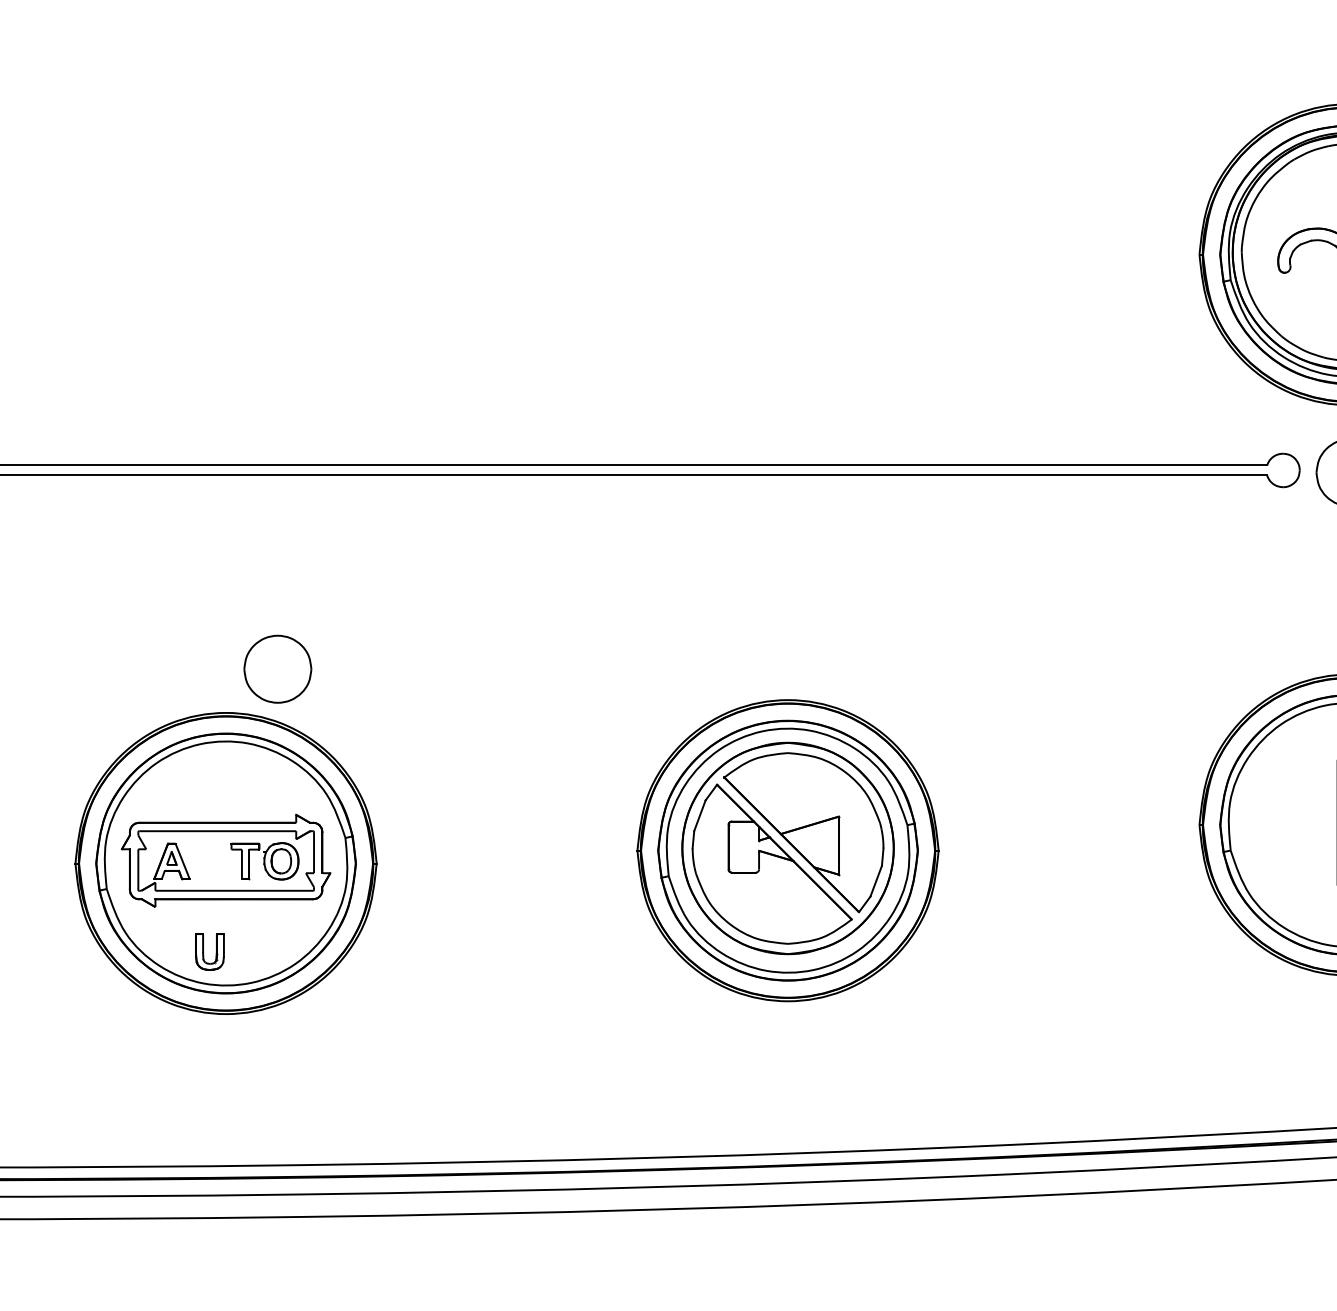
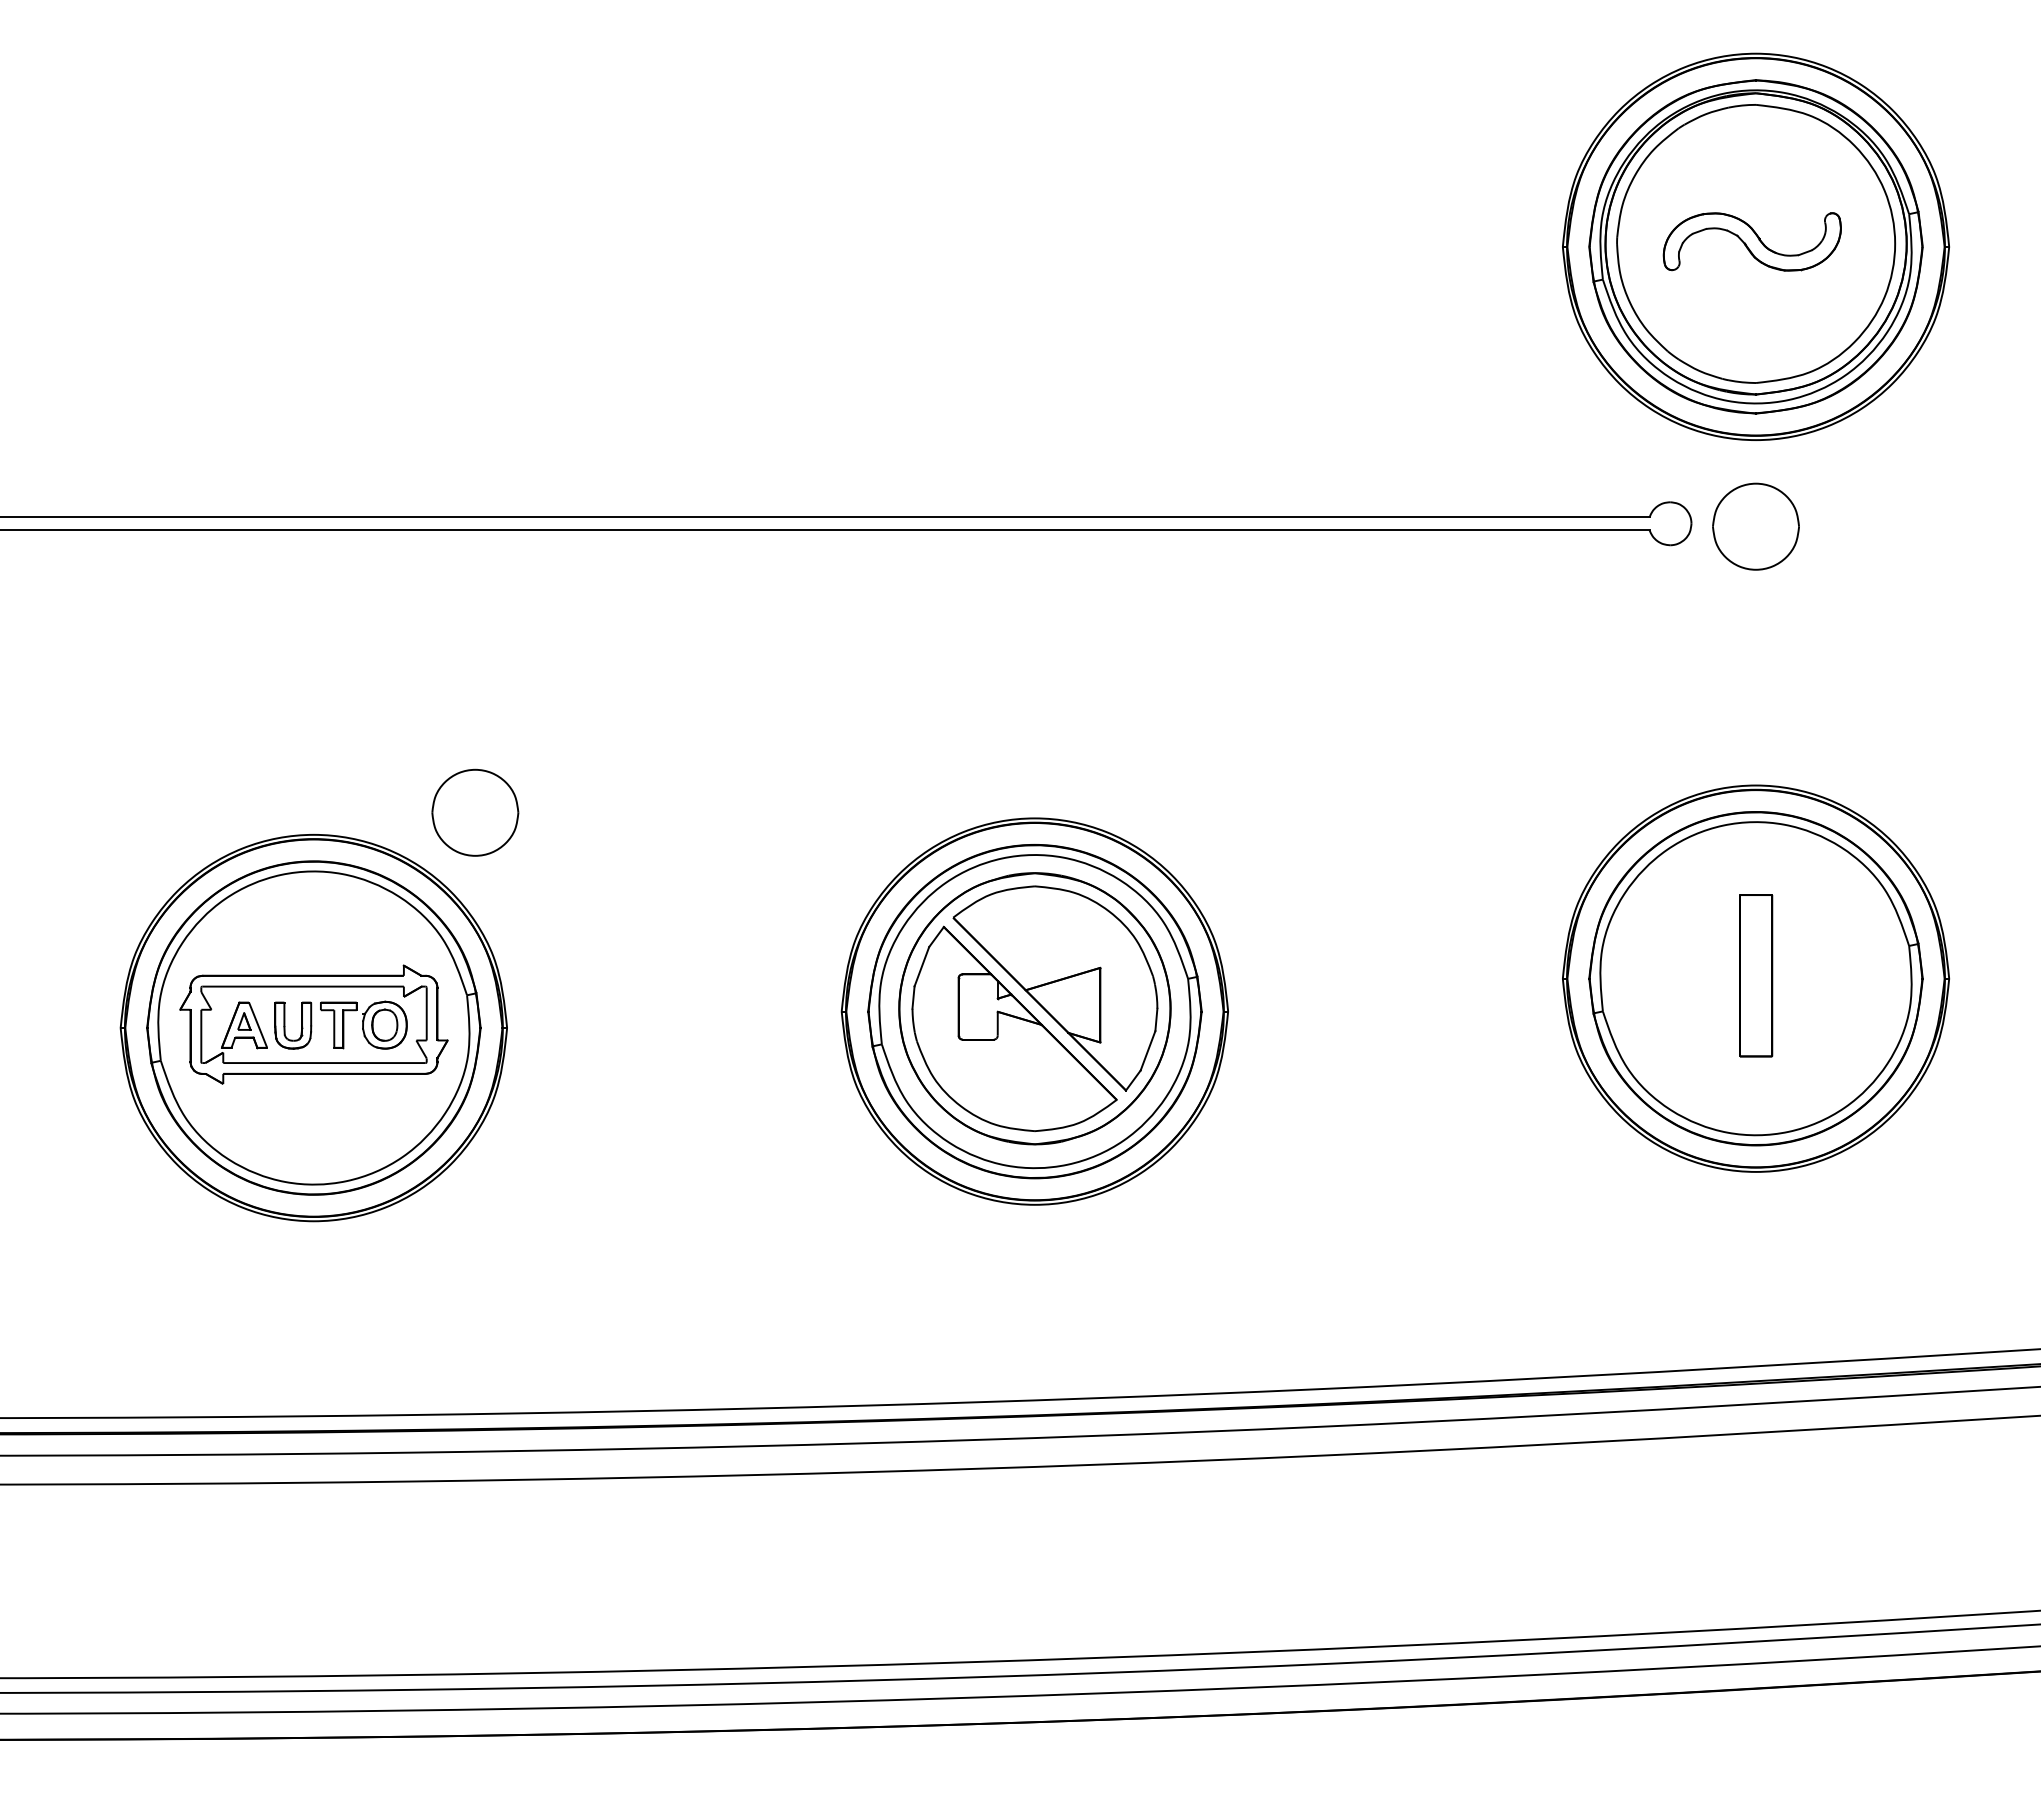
part: (277, 669) -> (475, 812), moved
part: (203, 951) -> (285, 1025), moved

